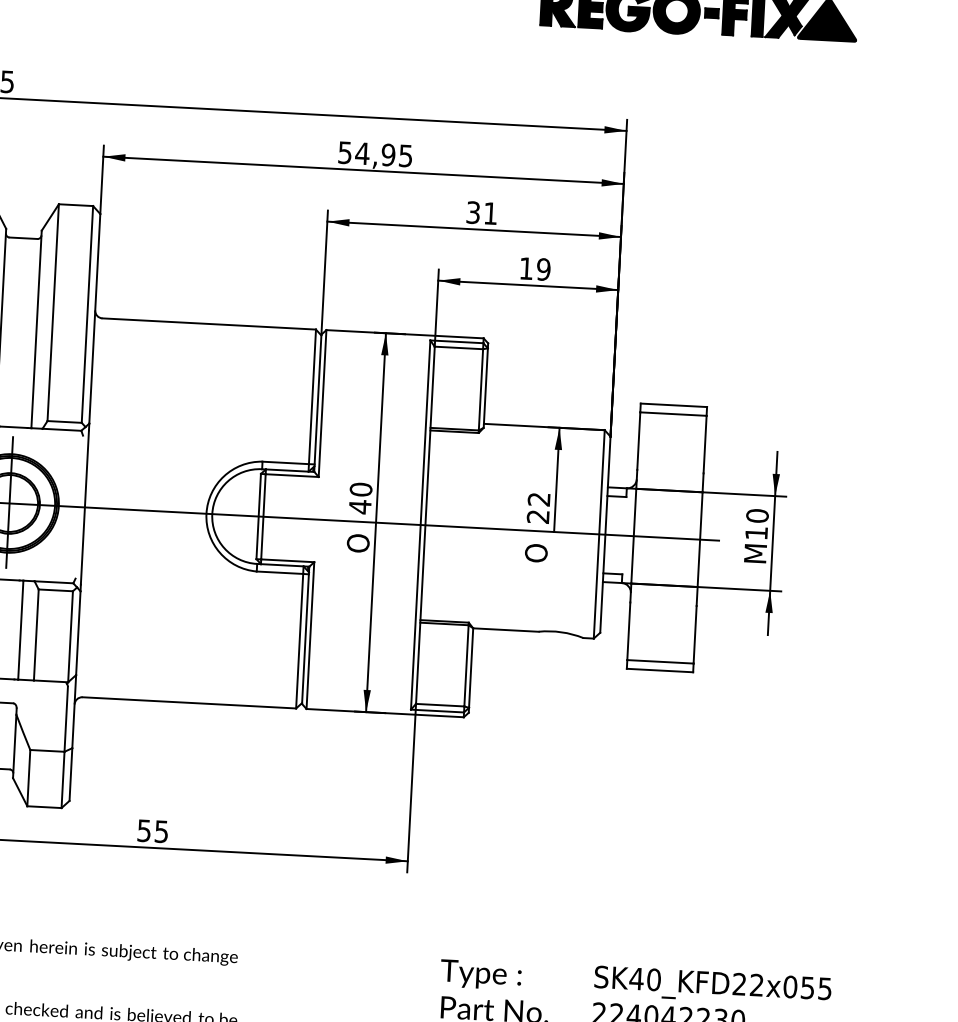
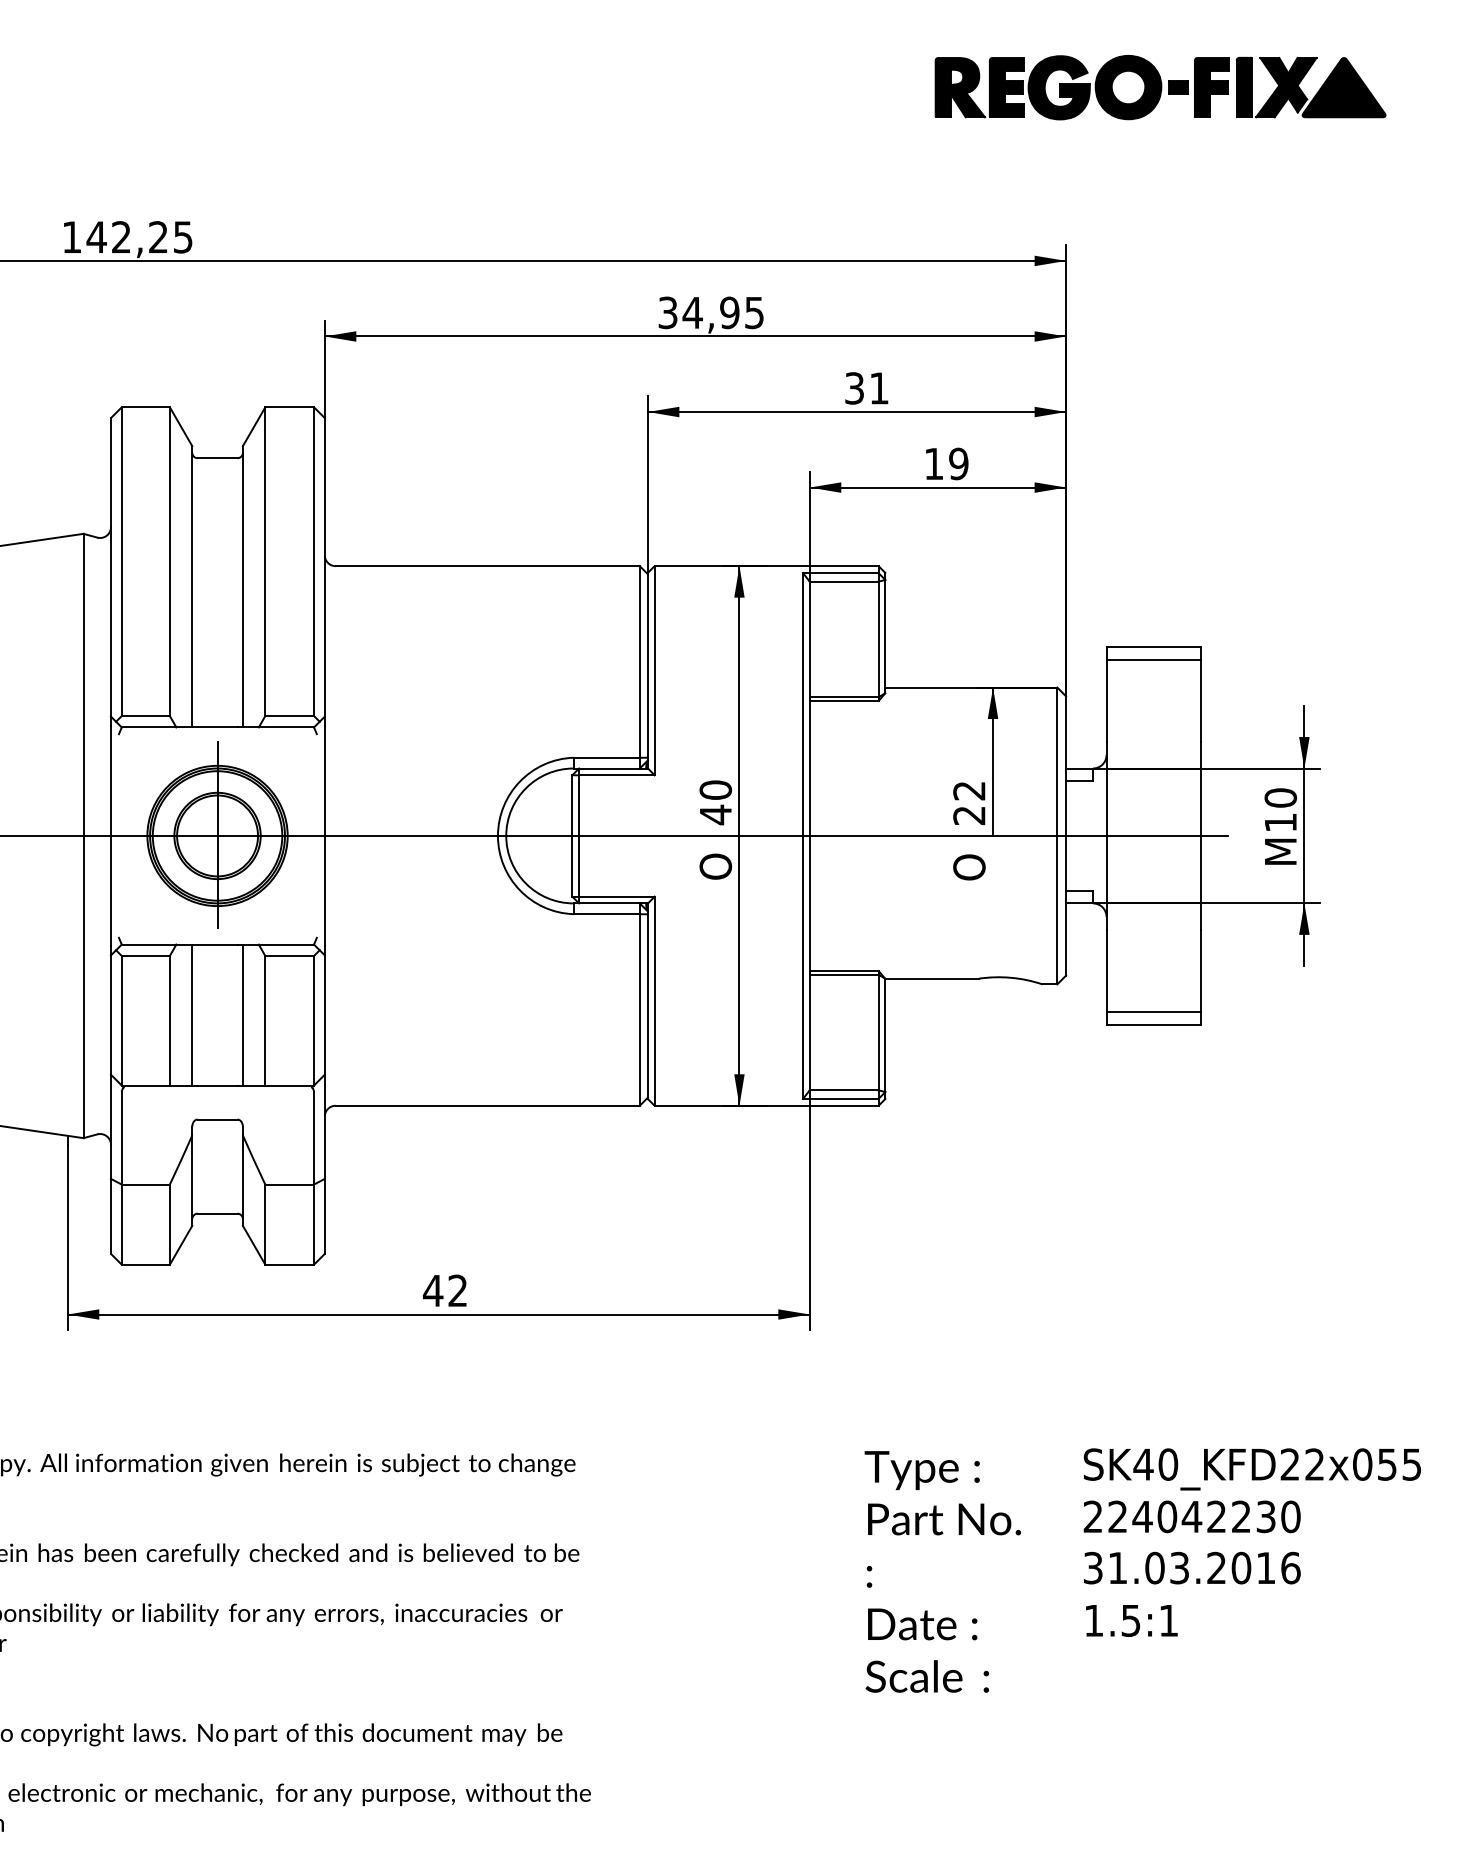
text: (345, 152) -> (668, 312), 54,95 -> 34,95
text: (152, 830) -> (444, 1290), 55 -> 42

